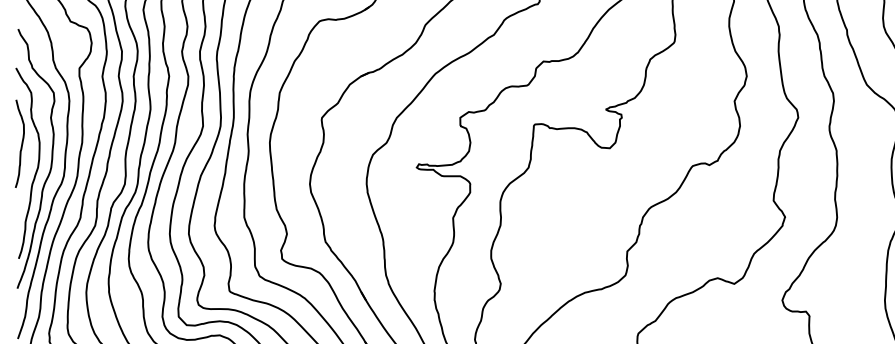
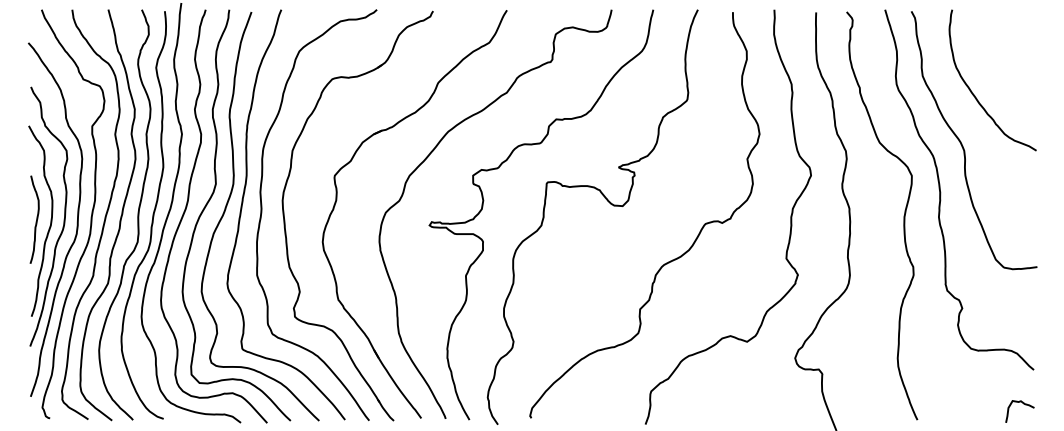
curve: (21, 143) -> (36, 219), moved

